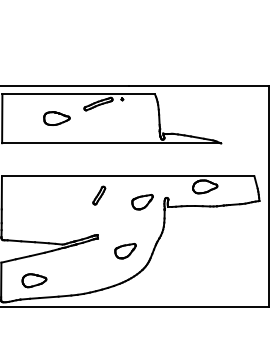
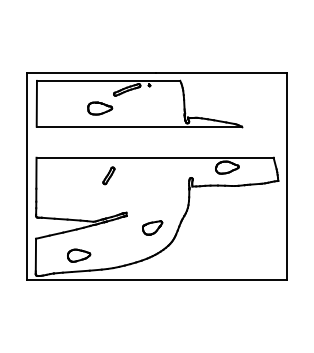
part: (57, 118) -> (100, 108), moved
part: (98, 195) -> (108, 175), moved
part: (142, 201) -> (168, 181), removed
part: (34, 280) -> (79, 255), moved

